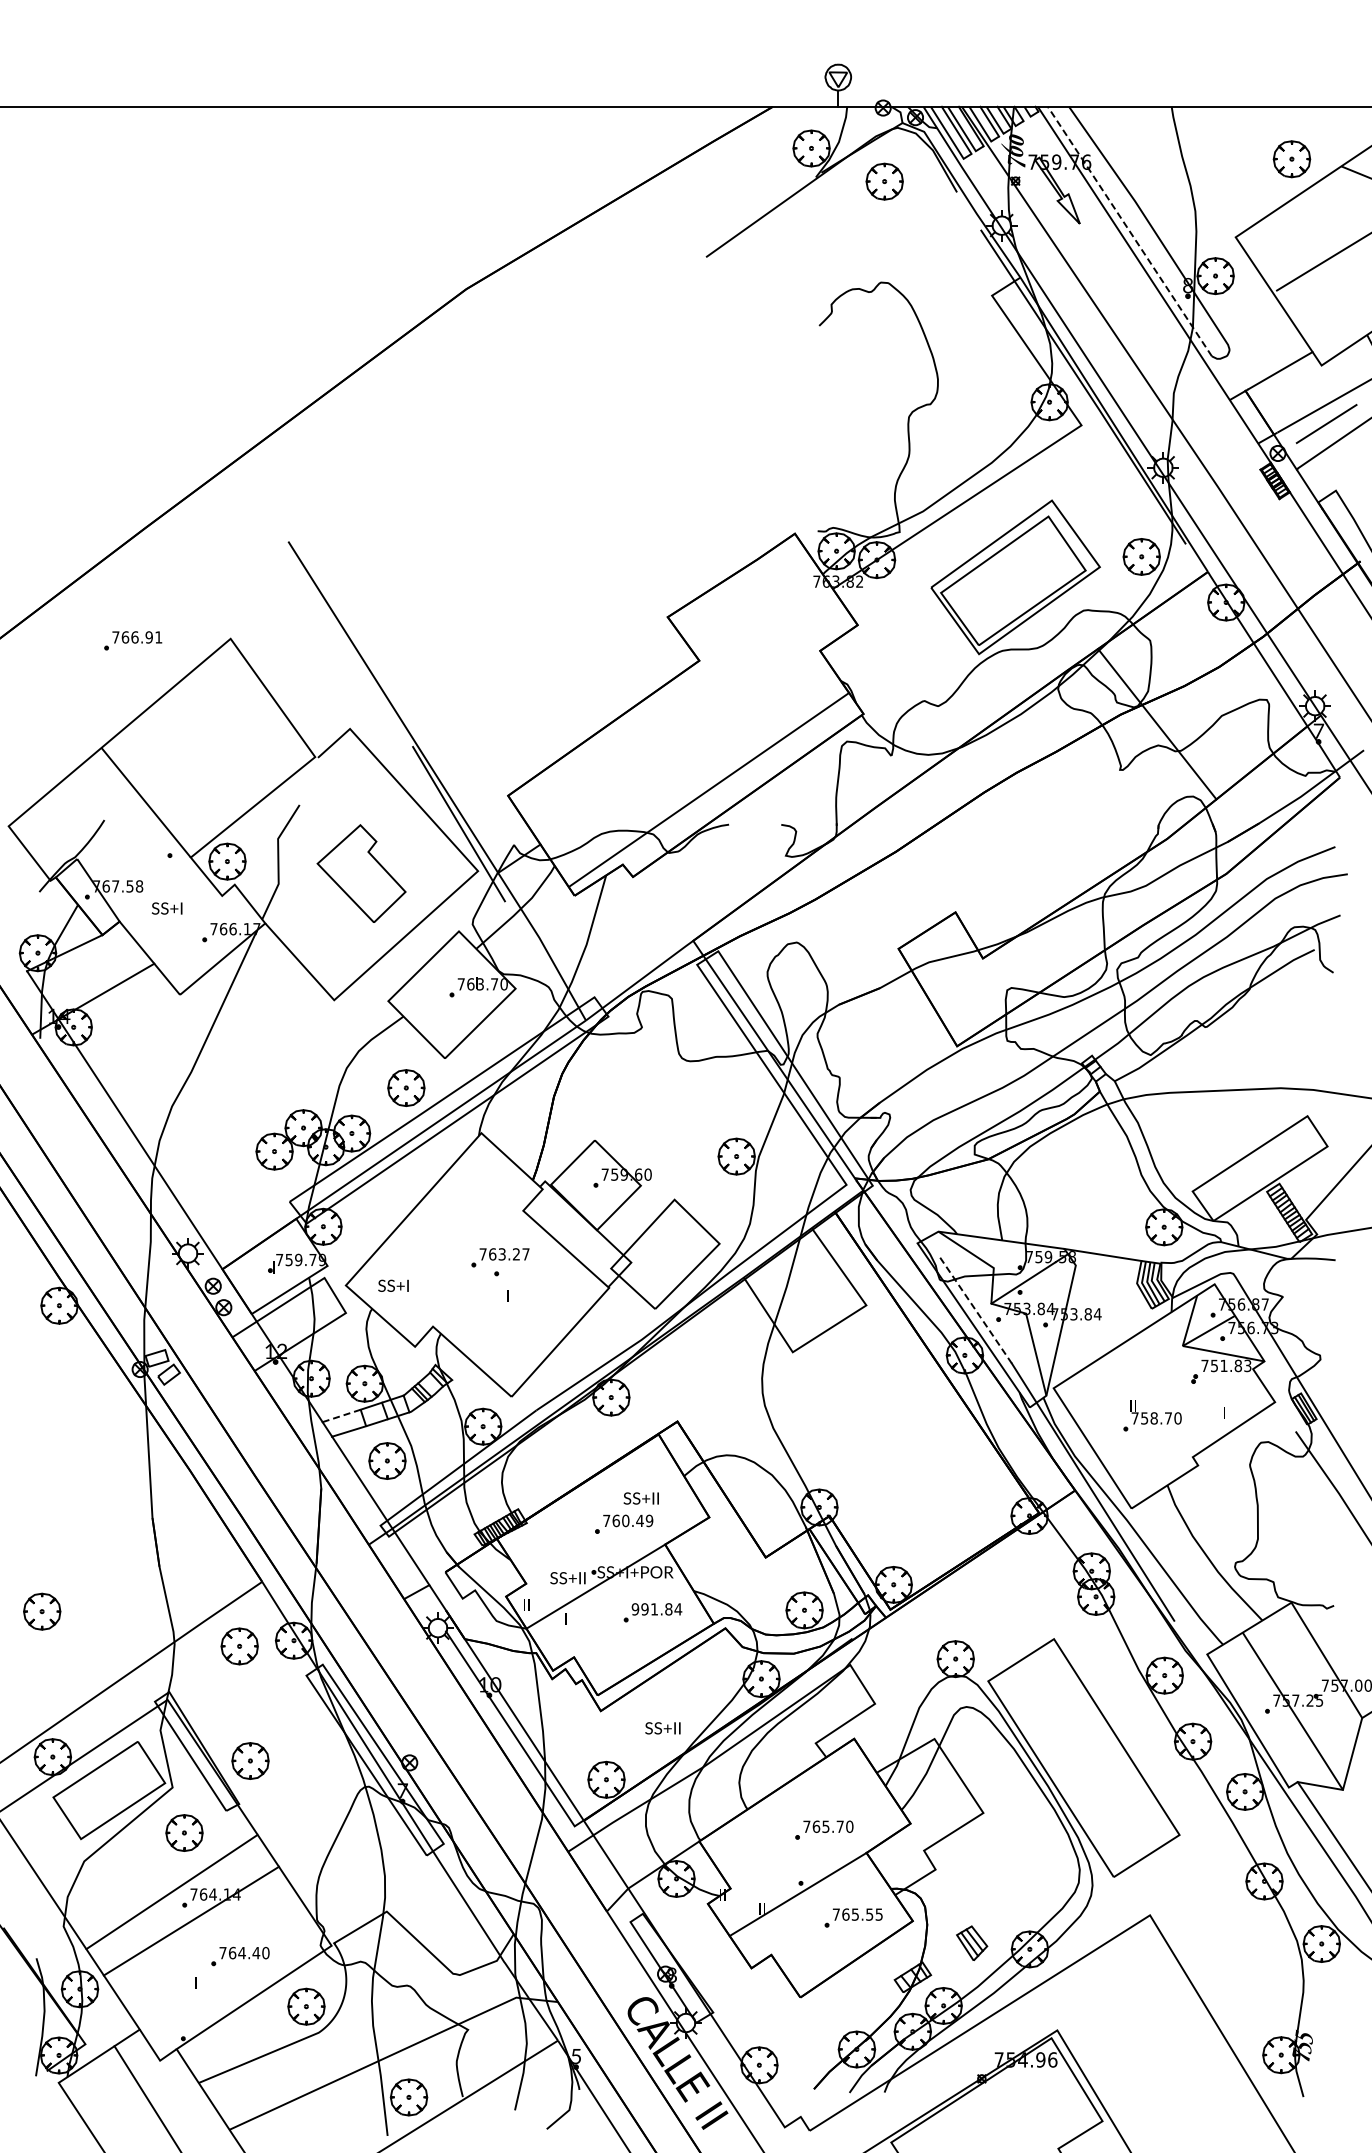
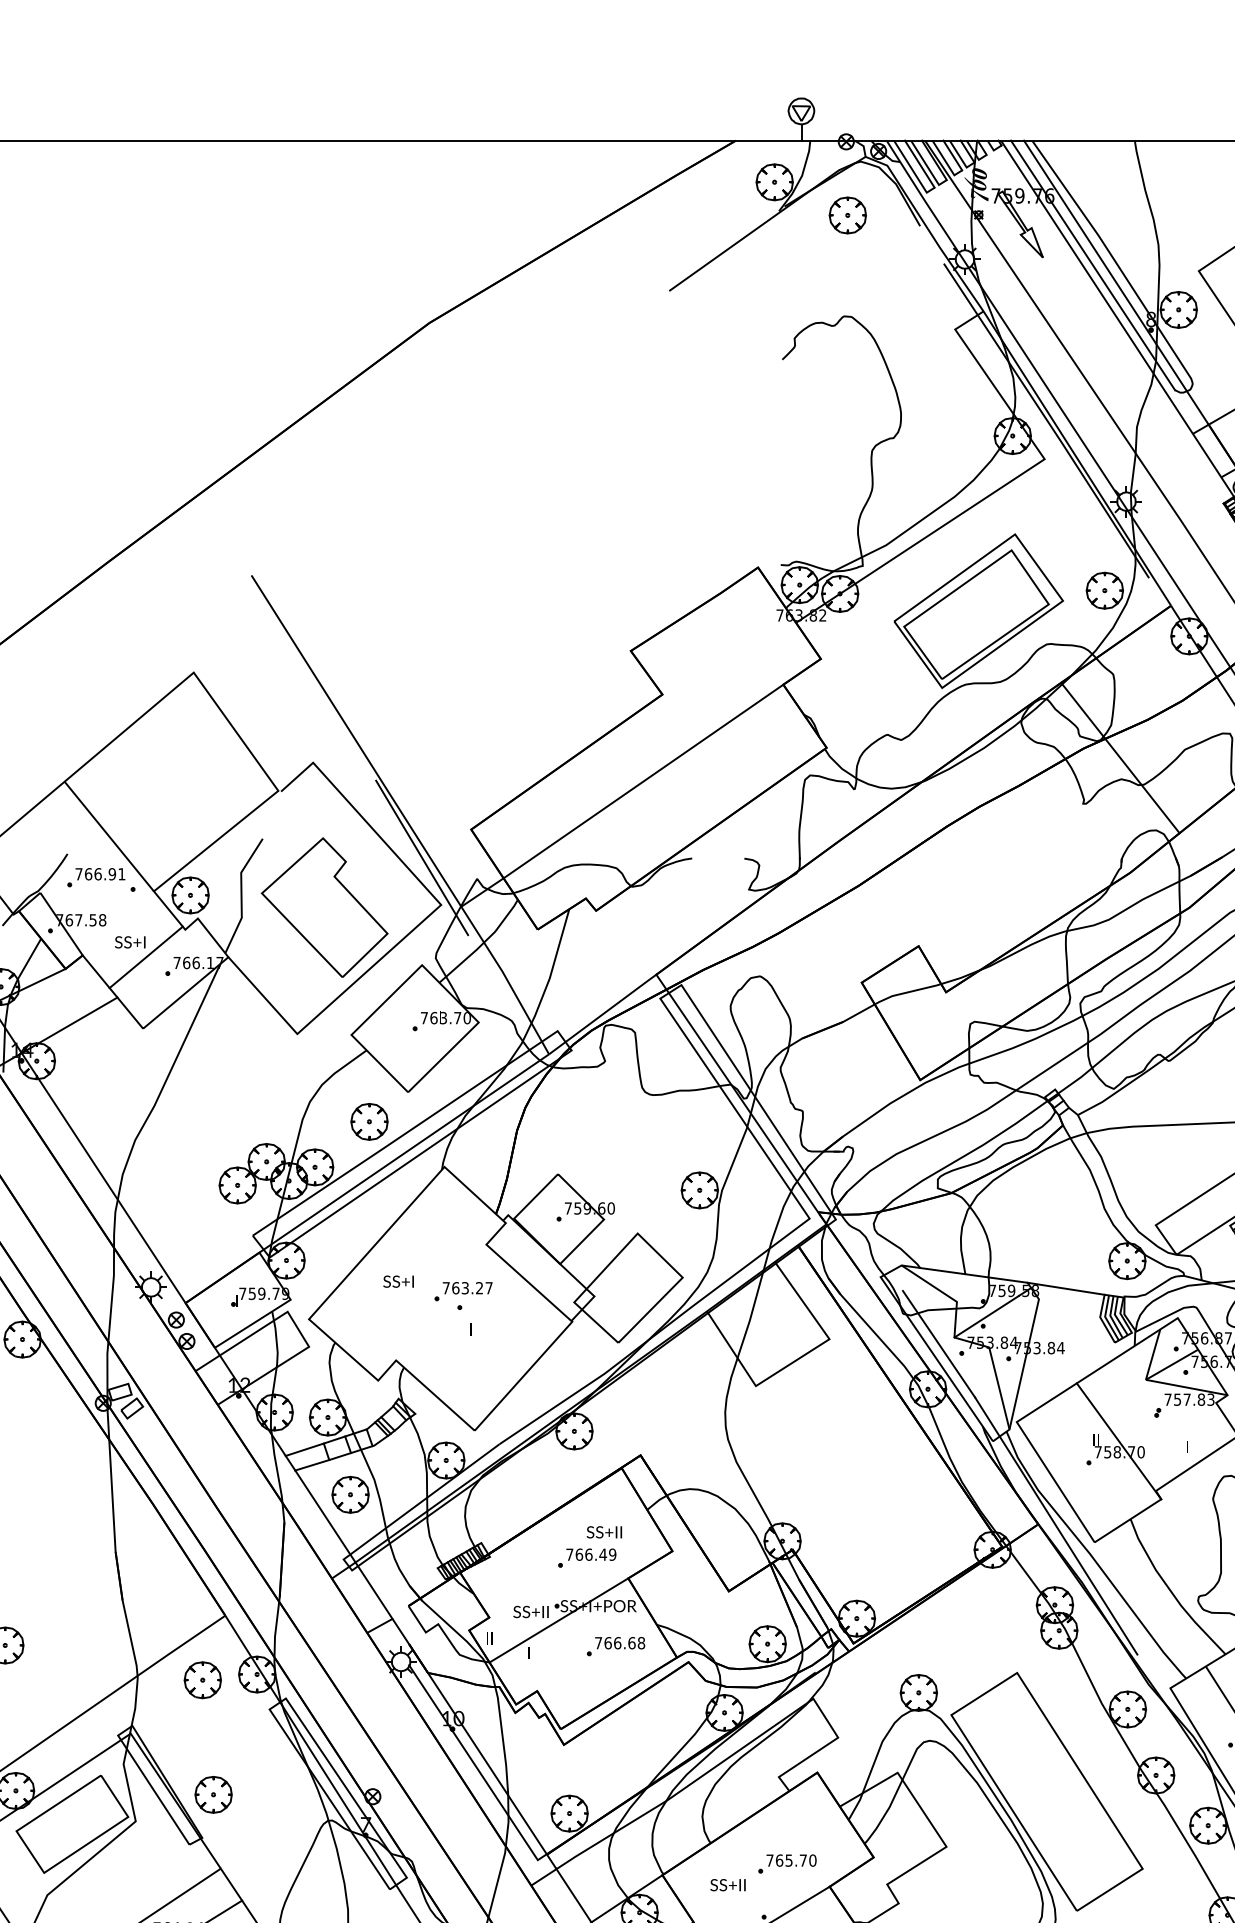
line: (1129, 231) -> (1092, 265), dashed -> solid
line: (1152, 248) -> (1115, 282), added
part: (133, 640) -> (96, 877), moved
line: (709, 789) -> (643, 781), moved
part: (361, 873) -> (324, 907), size x1.43
line: (182, 923) -> (145, 957), added
text: (393, 1285) -> (398, 1281), moved
line: (975, 1310) -> (938, 1344), dashed -> solid
text: (1223, 1365) -> (1186, 1399), 751.83 -> 757.83
line: (1155, 1407) -> (1118, 1441), added
line: (341, 1416) -> (304, 1450), dashed -> solid
text: (625, 1520) -> (588, 1554), 760.49 -> 766.49
text: (656, 1609) -> (619, 1643), 991.84 -> 766.68
text: (662, 1728) -> (727, 1885), moved
part: (184, 1832) -> (147, 1866), removed

